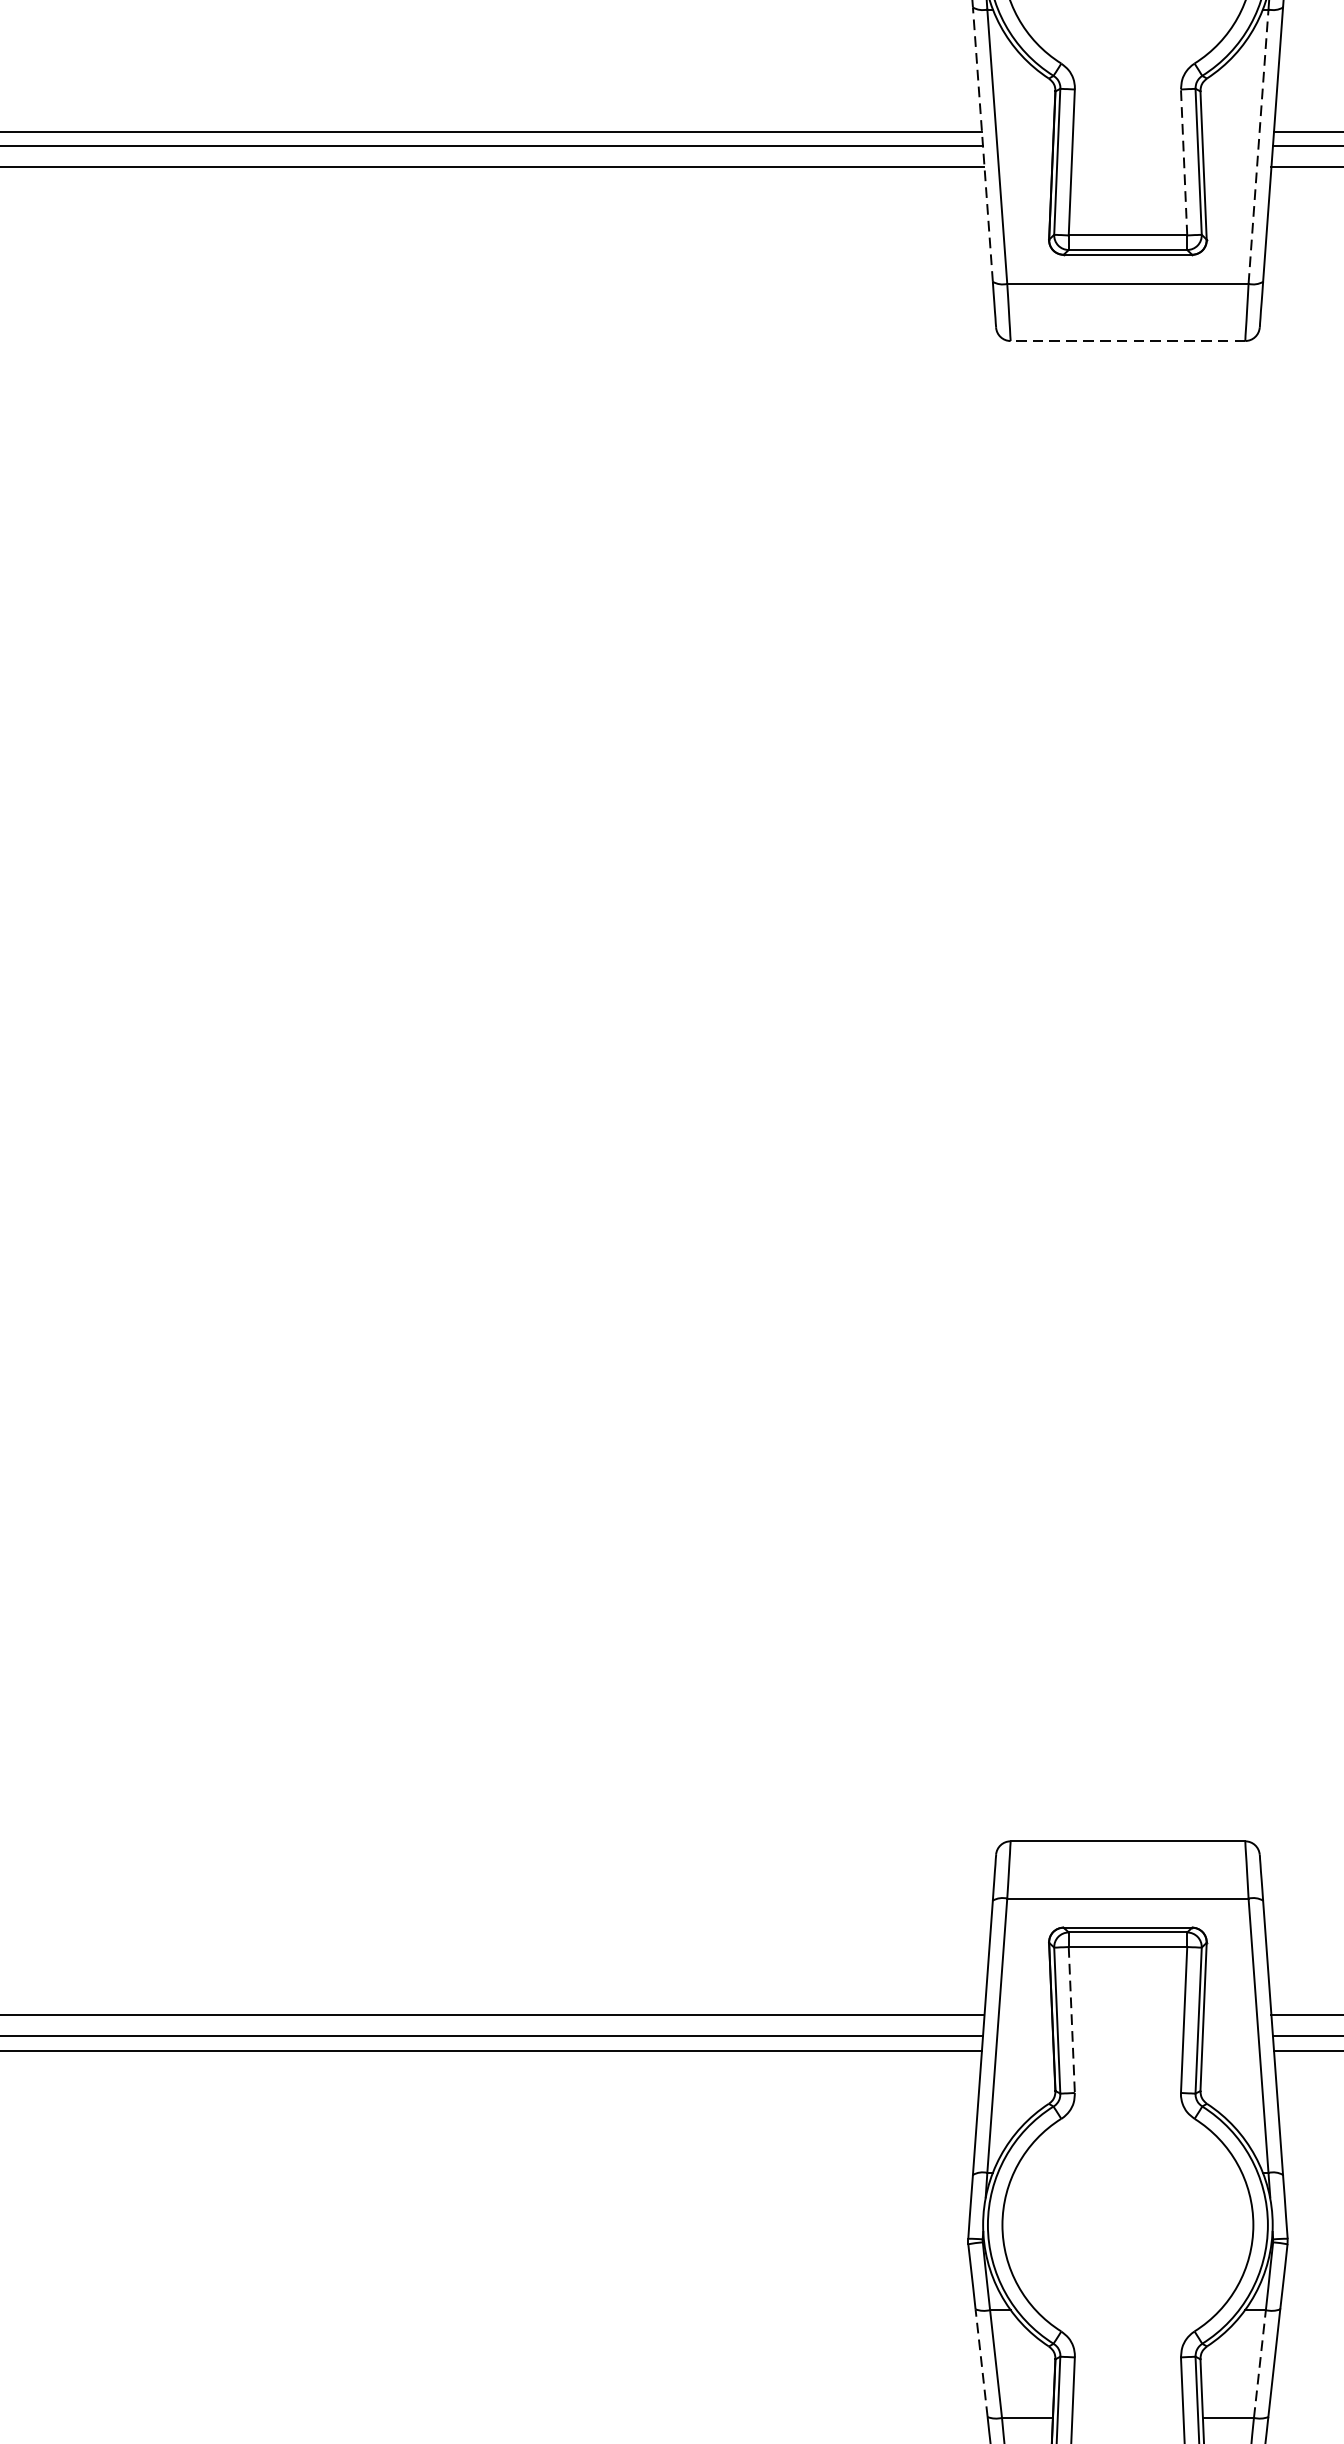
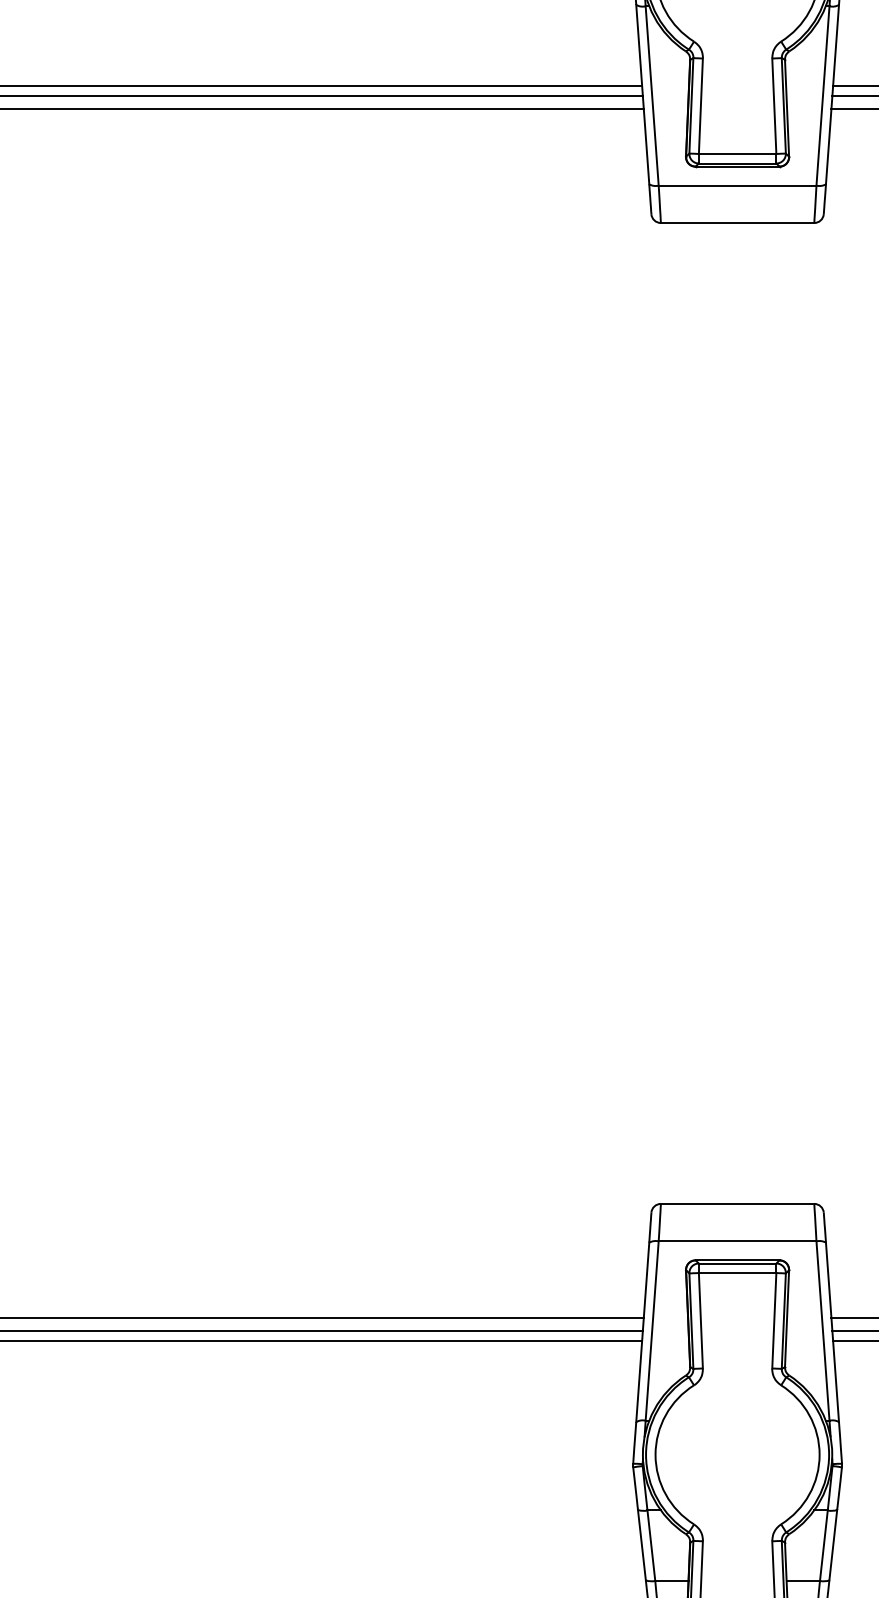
line: (982, 144) -> (642, 94), dashed -> solid
line: (1257, 145) -> (822, 95), dashed -> solid
line: (1184, 162) -> (774, 106), dashed -> solid
line: (1127, 341) -> (737, 223), dashed -> solid
line: (1071, 2019) -> (700, 1320), dashed -> solid
line: (980, 2362) -> (641, 1544), dashed -> solid
line: (1259, 2363) -> (823, 1545), dashed -> solid

